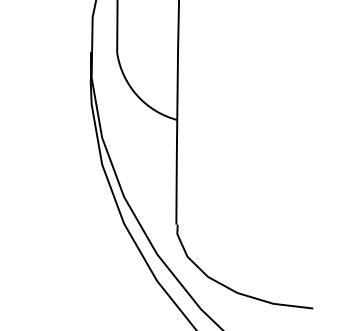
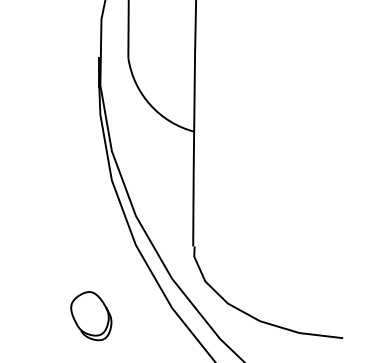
part: (83, 288) -> (91, 316), added

